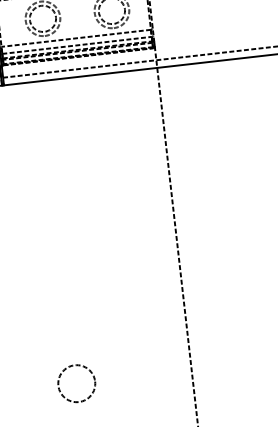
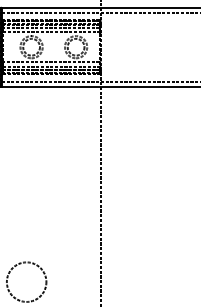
circle: (76, 382) -> (26, 281), size x1.67

